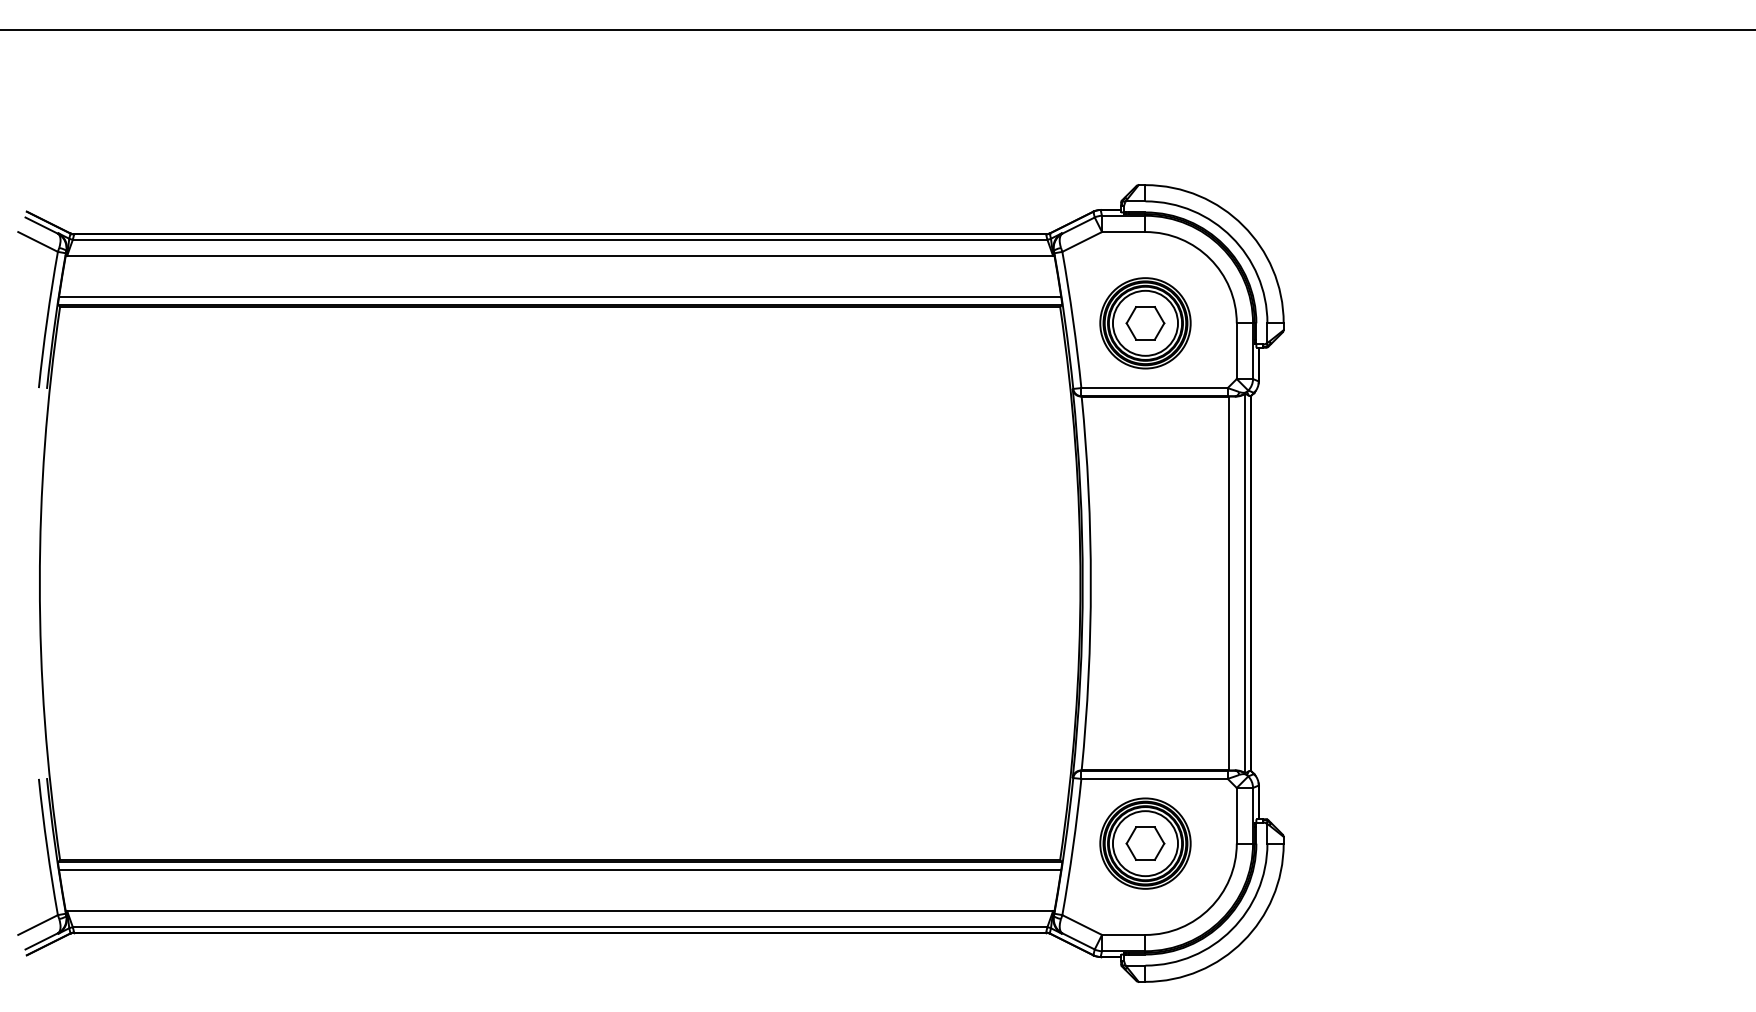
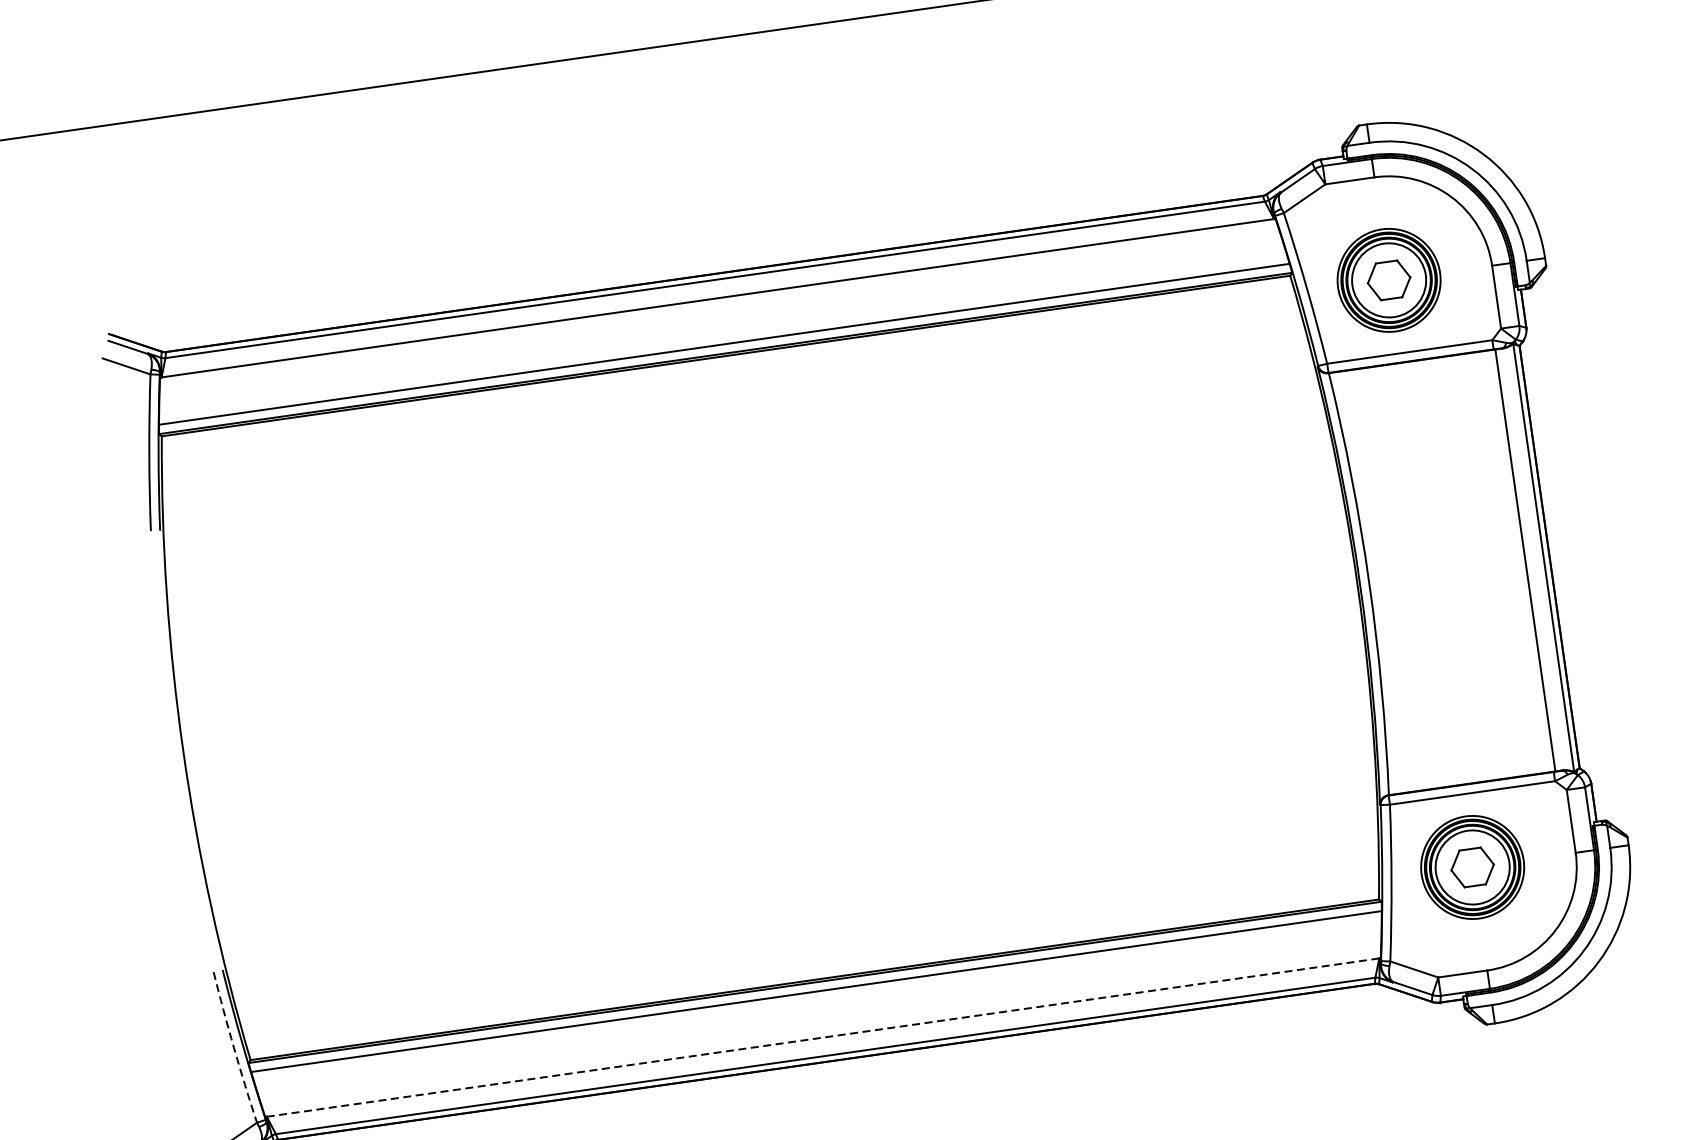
arc: (47, 847) -> (234, 1048), solid -> dashed
line: (560, 911) -> (823, 1037), solid -> dashed

